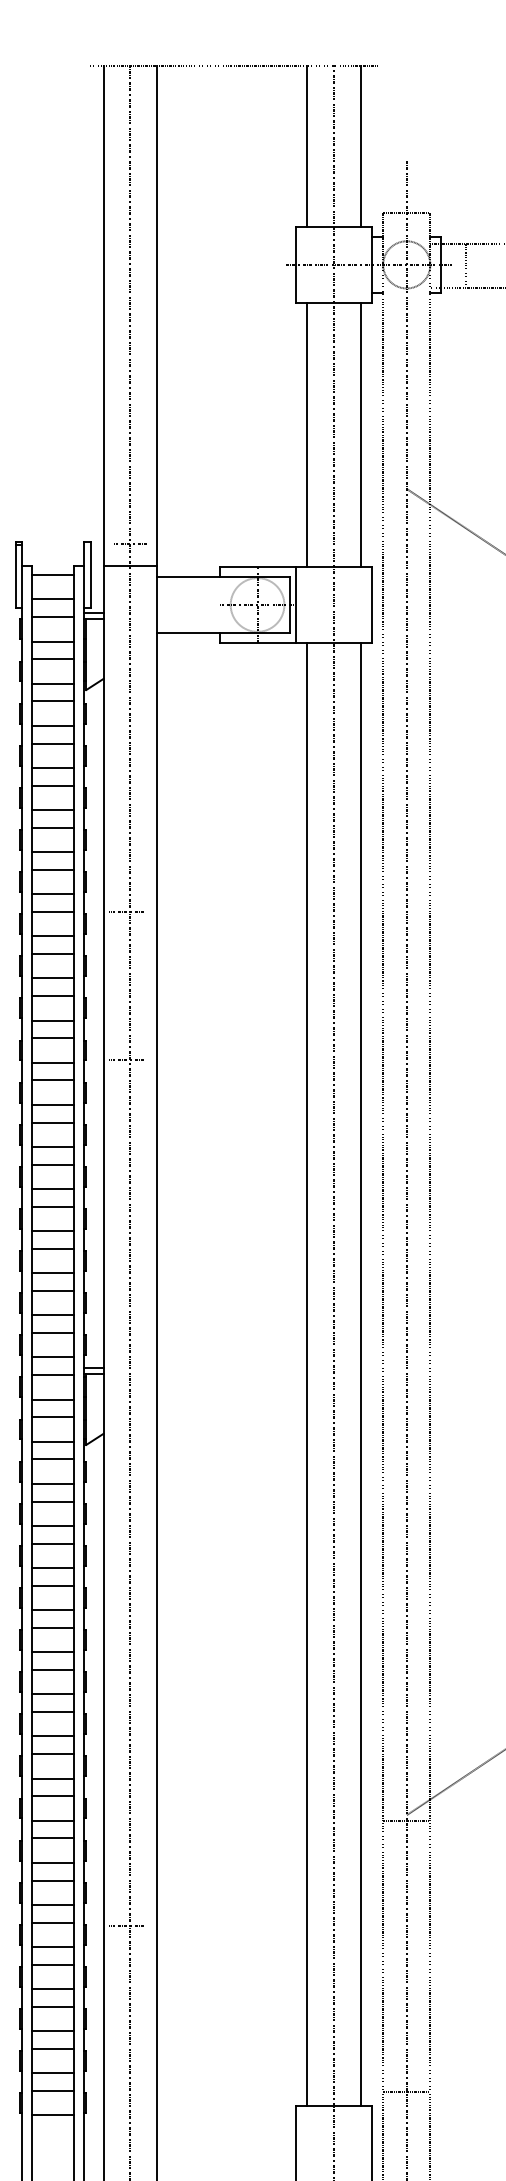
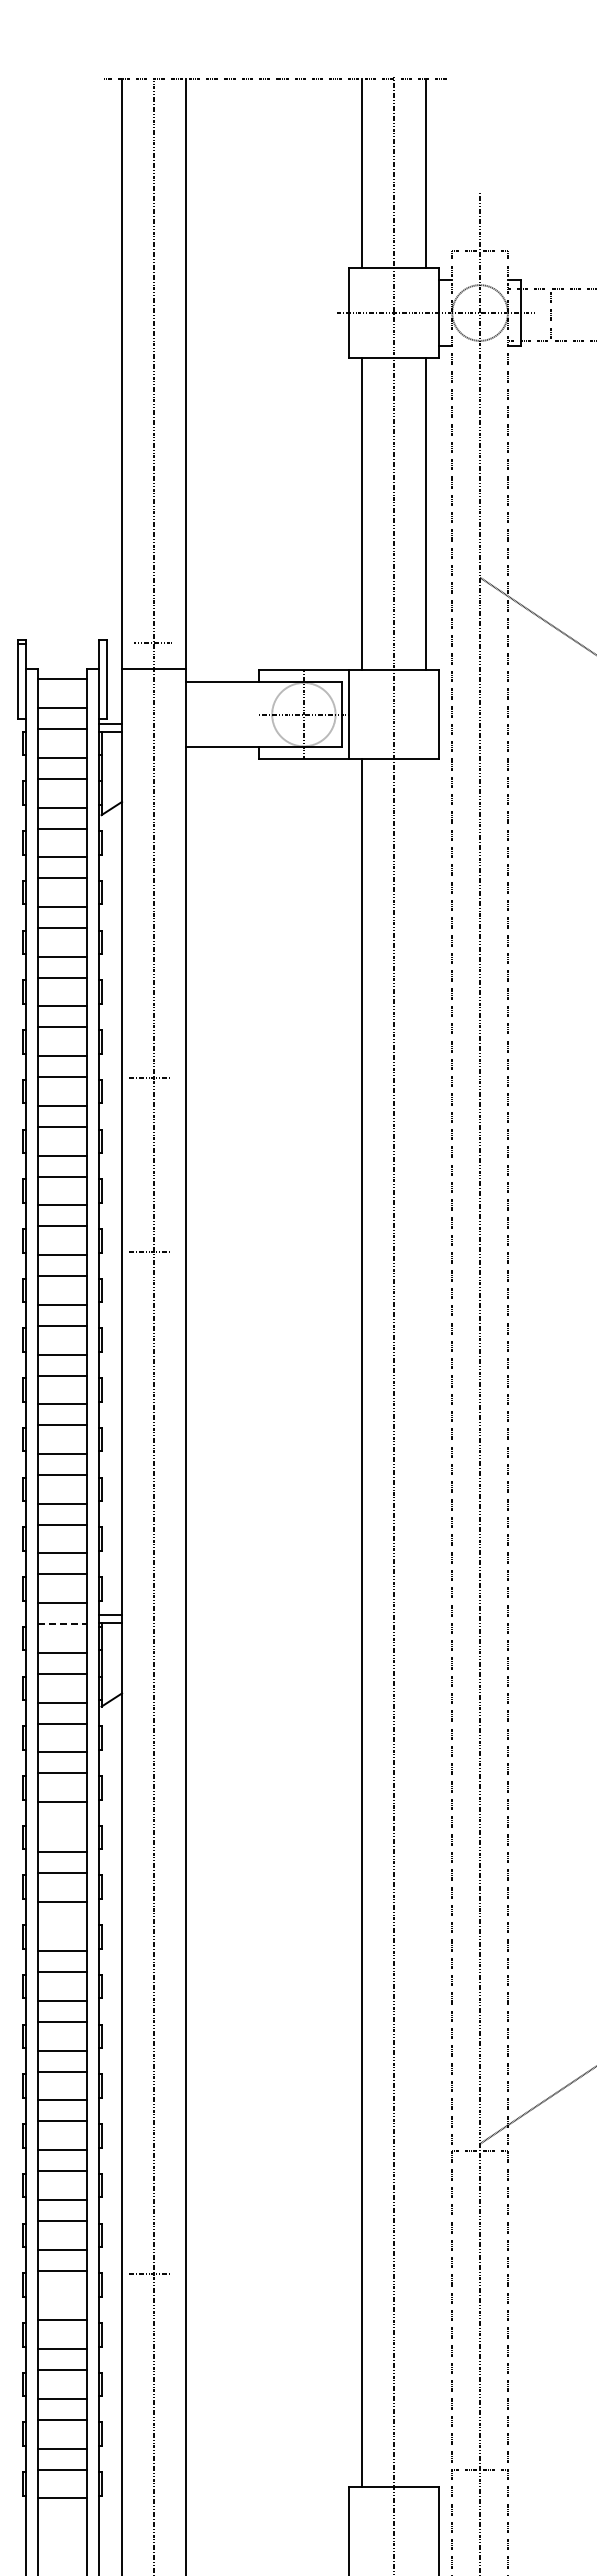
line: (360, 1374) -> (425, 1623), removed
line: (53, 1375) -> (62, 1624), solid -> dashed
line: (53, 1543) -> (62, 1823), removed
line: (53, 1627) -> (62, 1922), removed
line: (53, 1947) -> (62, 2299), removed

